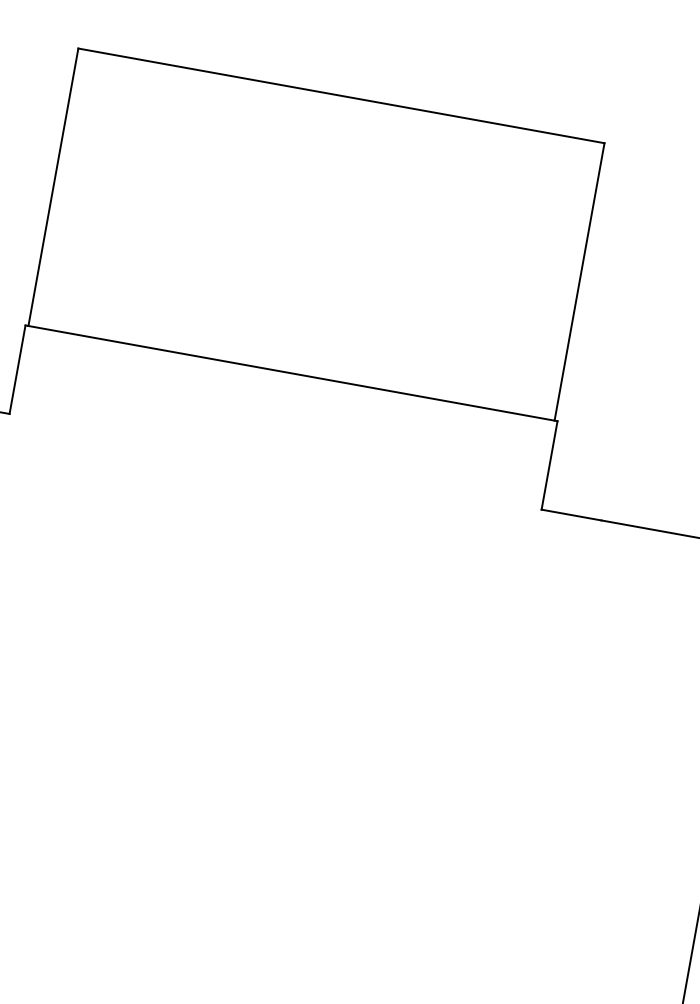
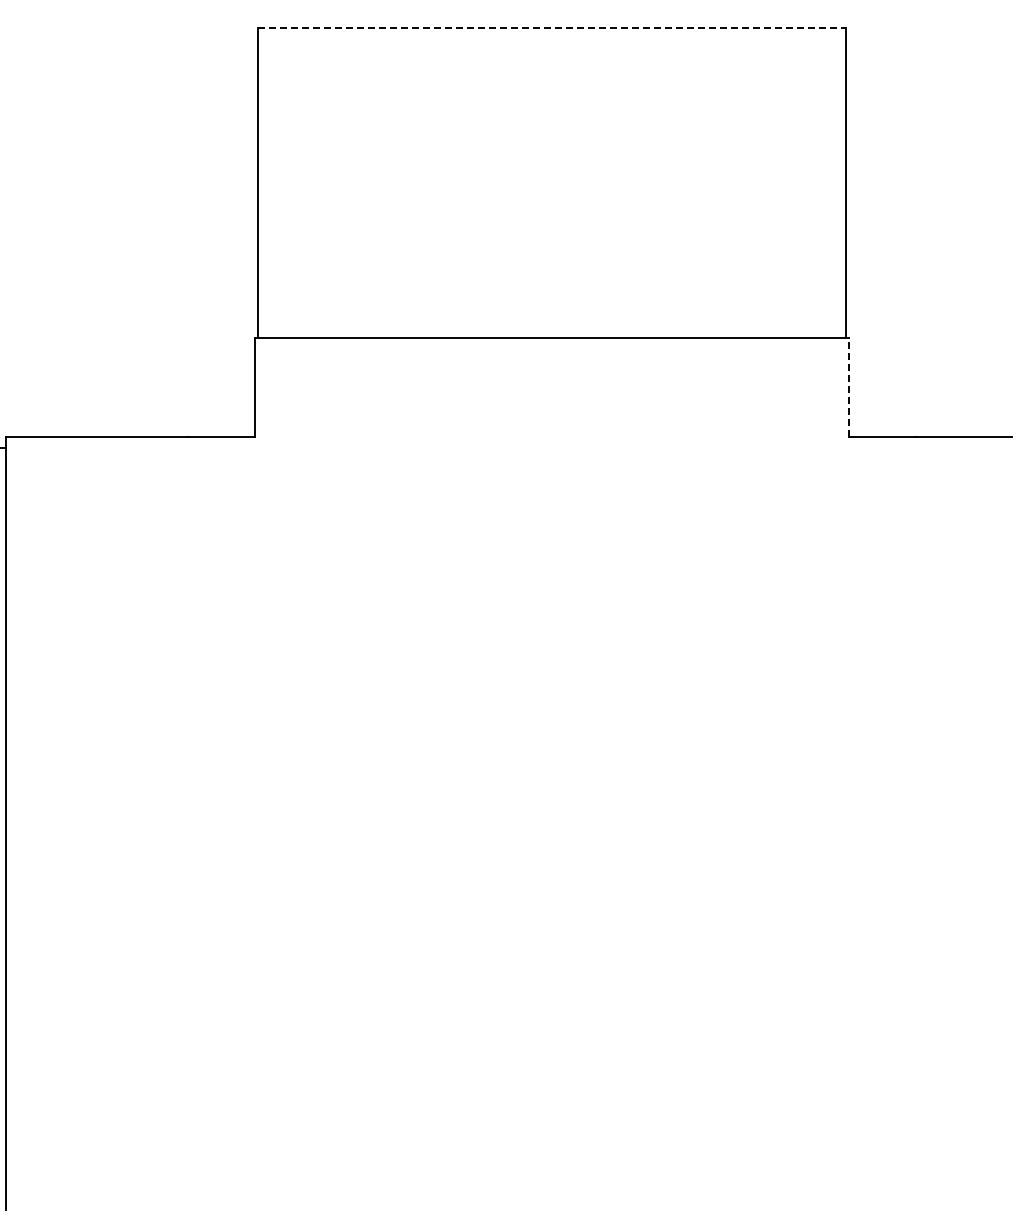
line: (341, 95) -> (552, 27), solid -> dashed
line: (549, 465) -> (849, 387), solid -> dashed

